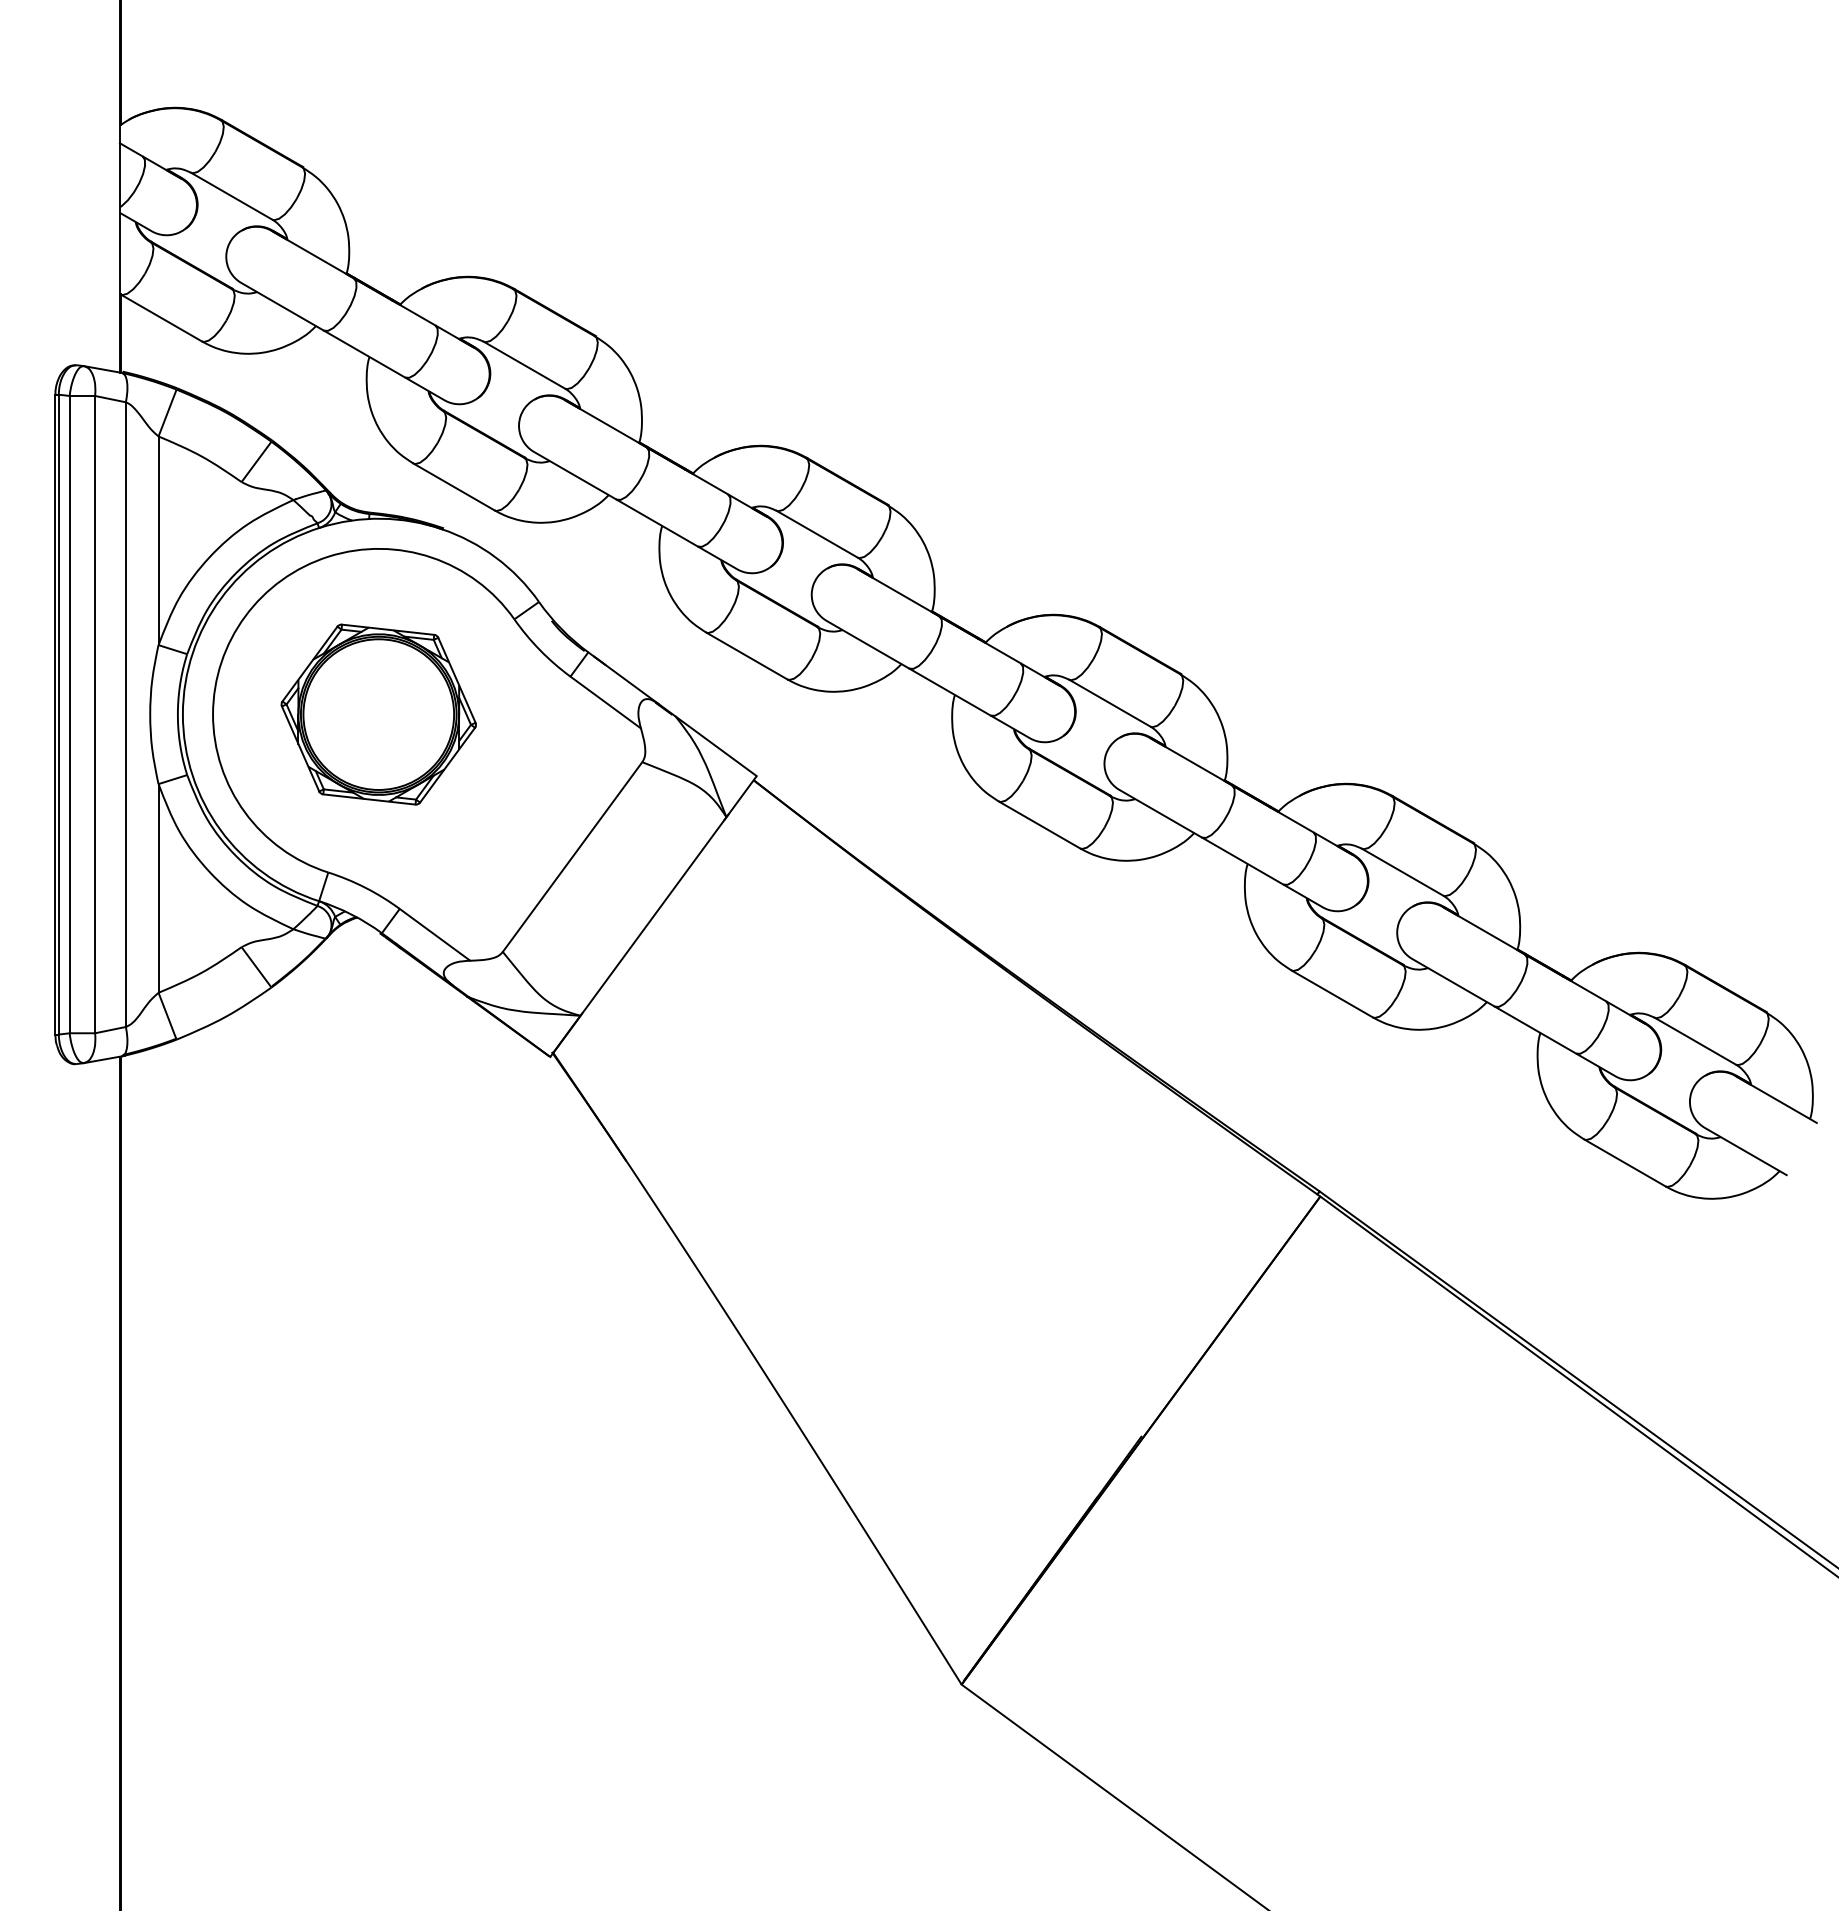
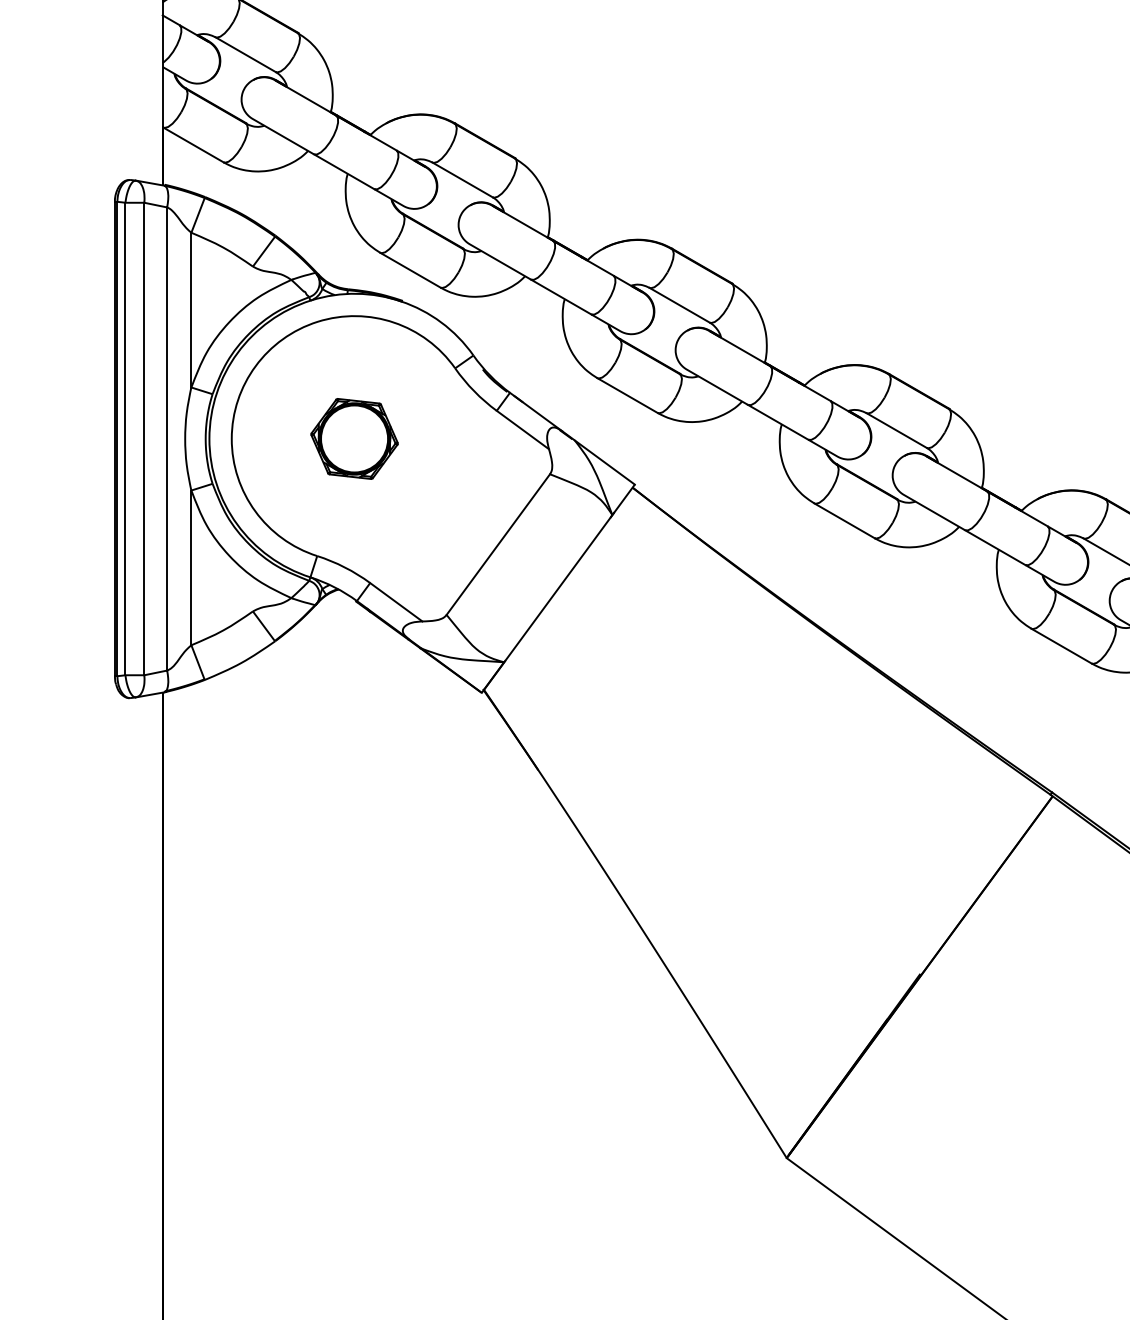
part: (378, 714) -> (354, 438), size x0.6

